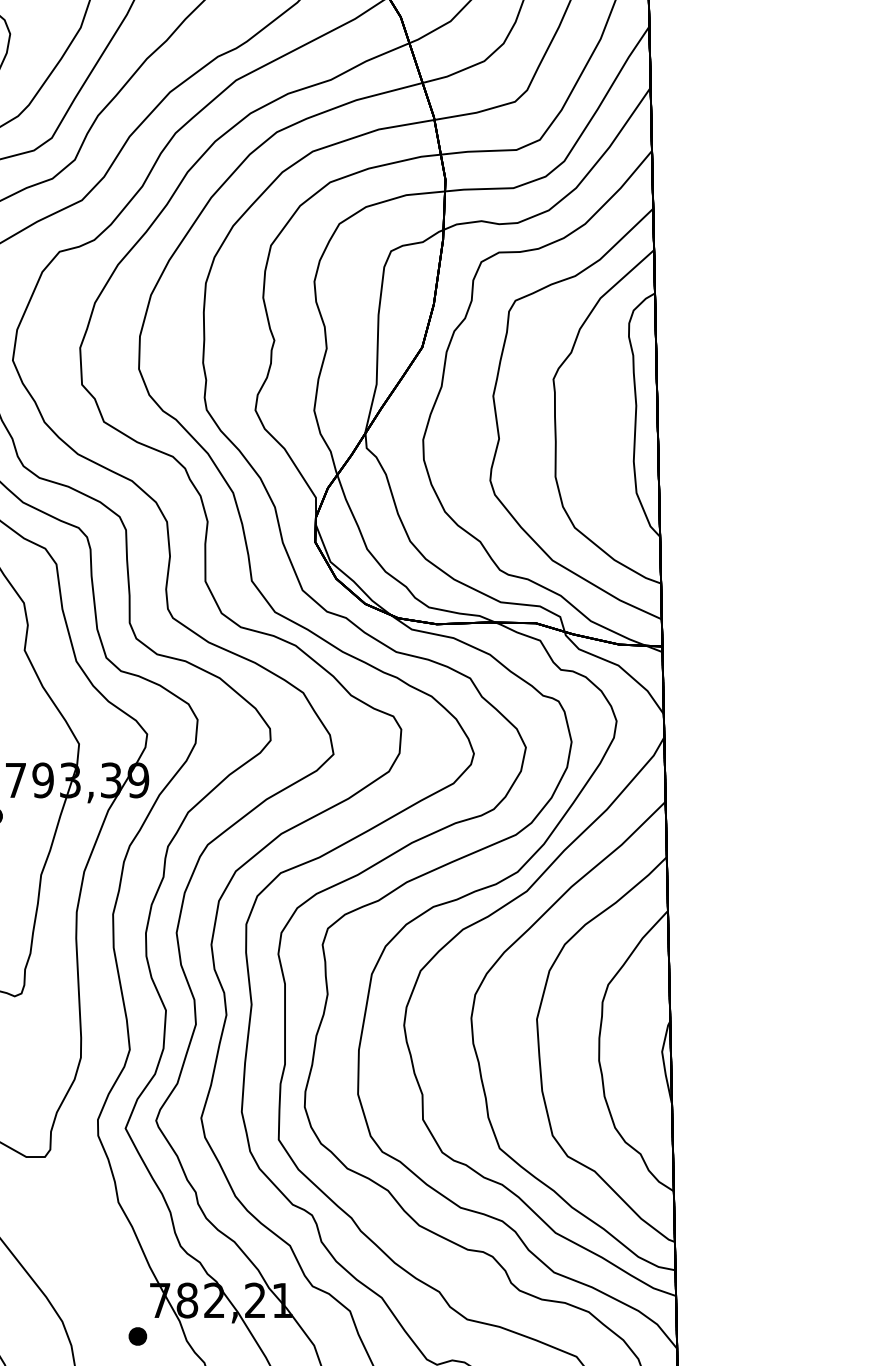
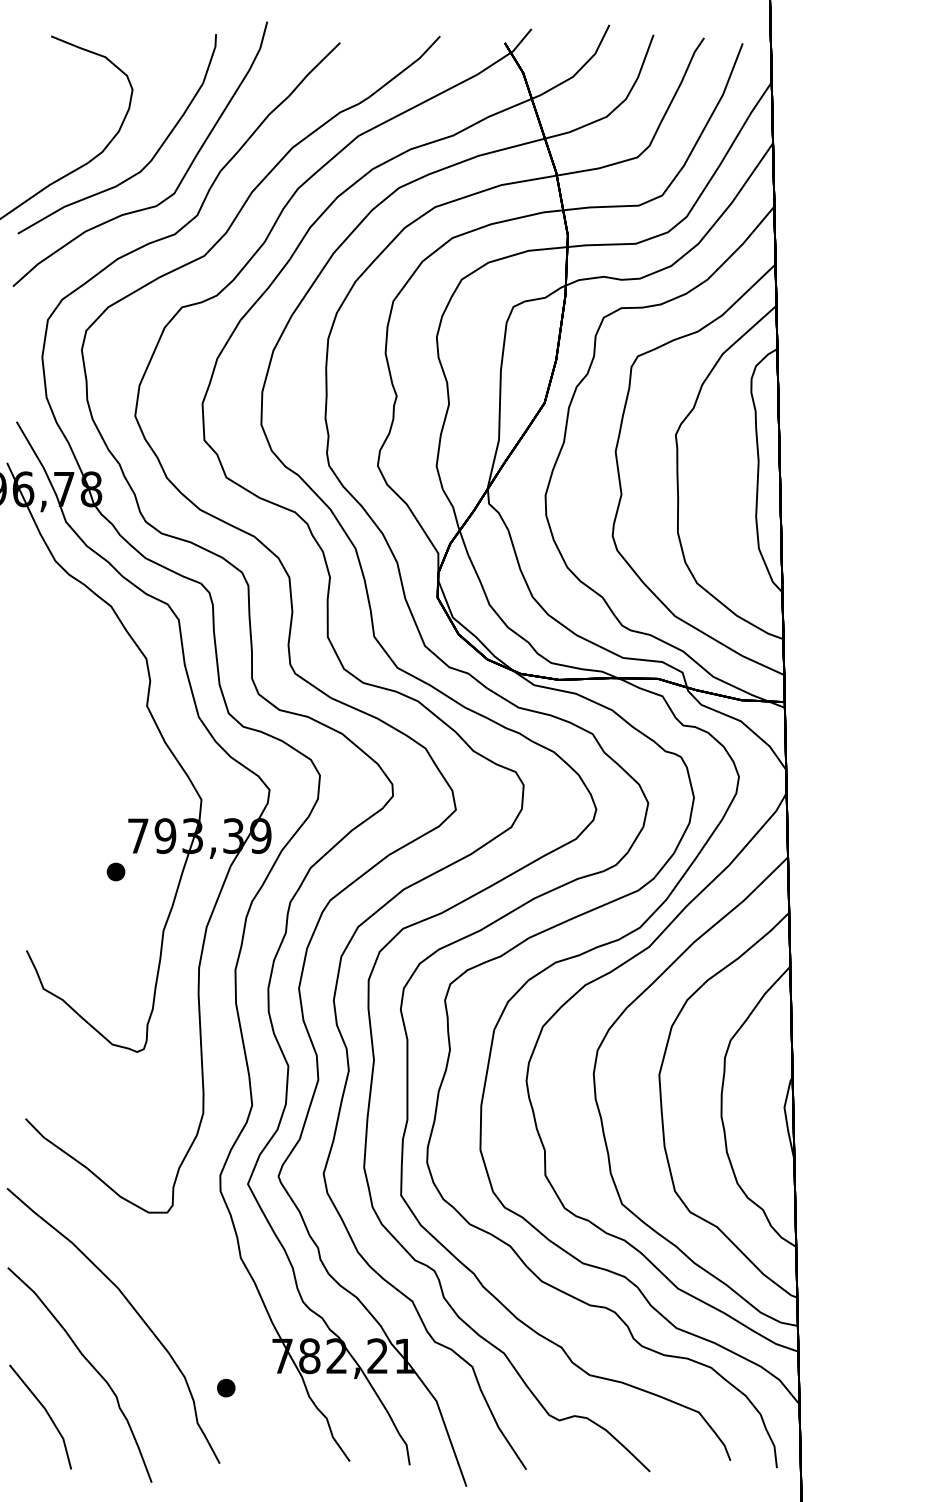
part: (138, 1336) -> (226, 1388), moved

